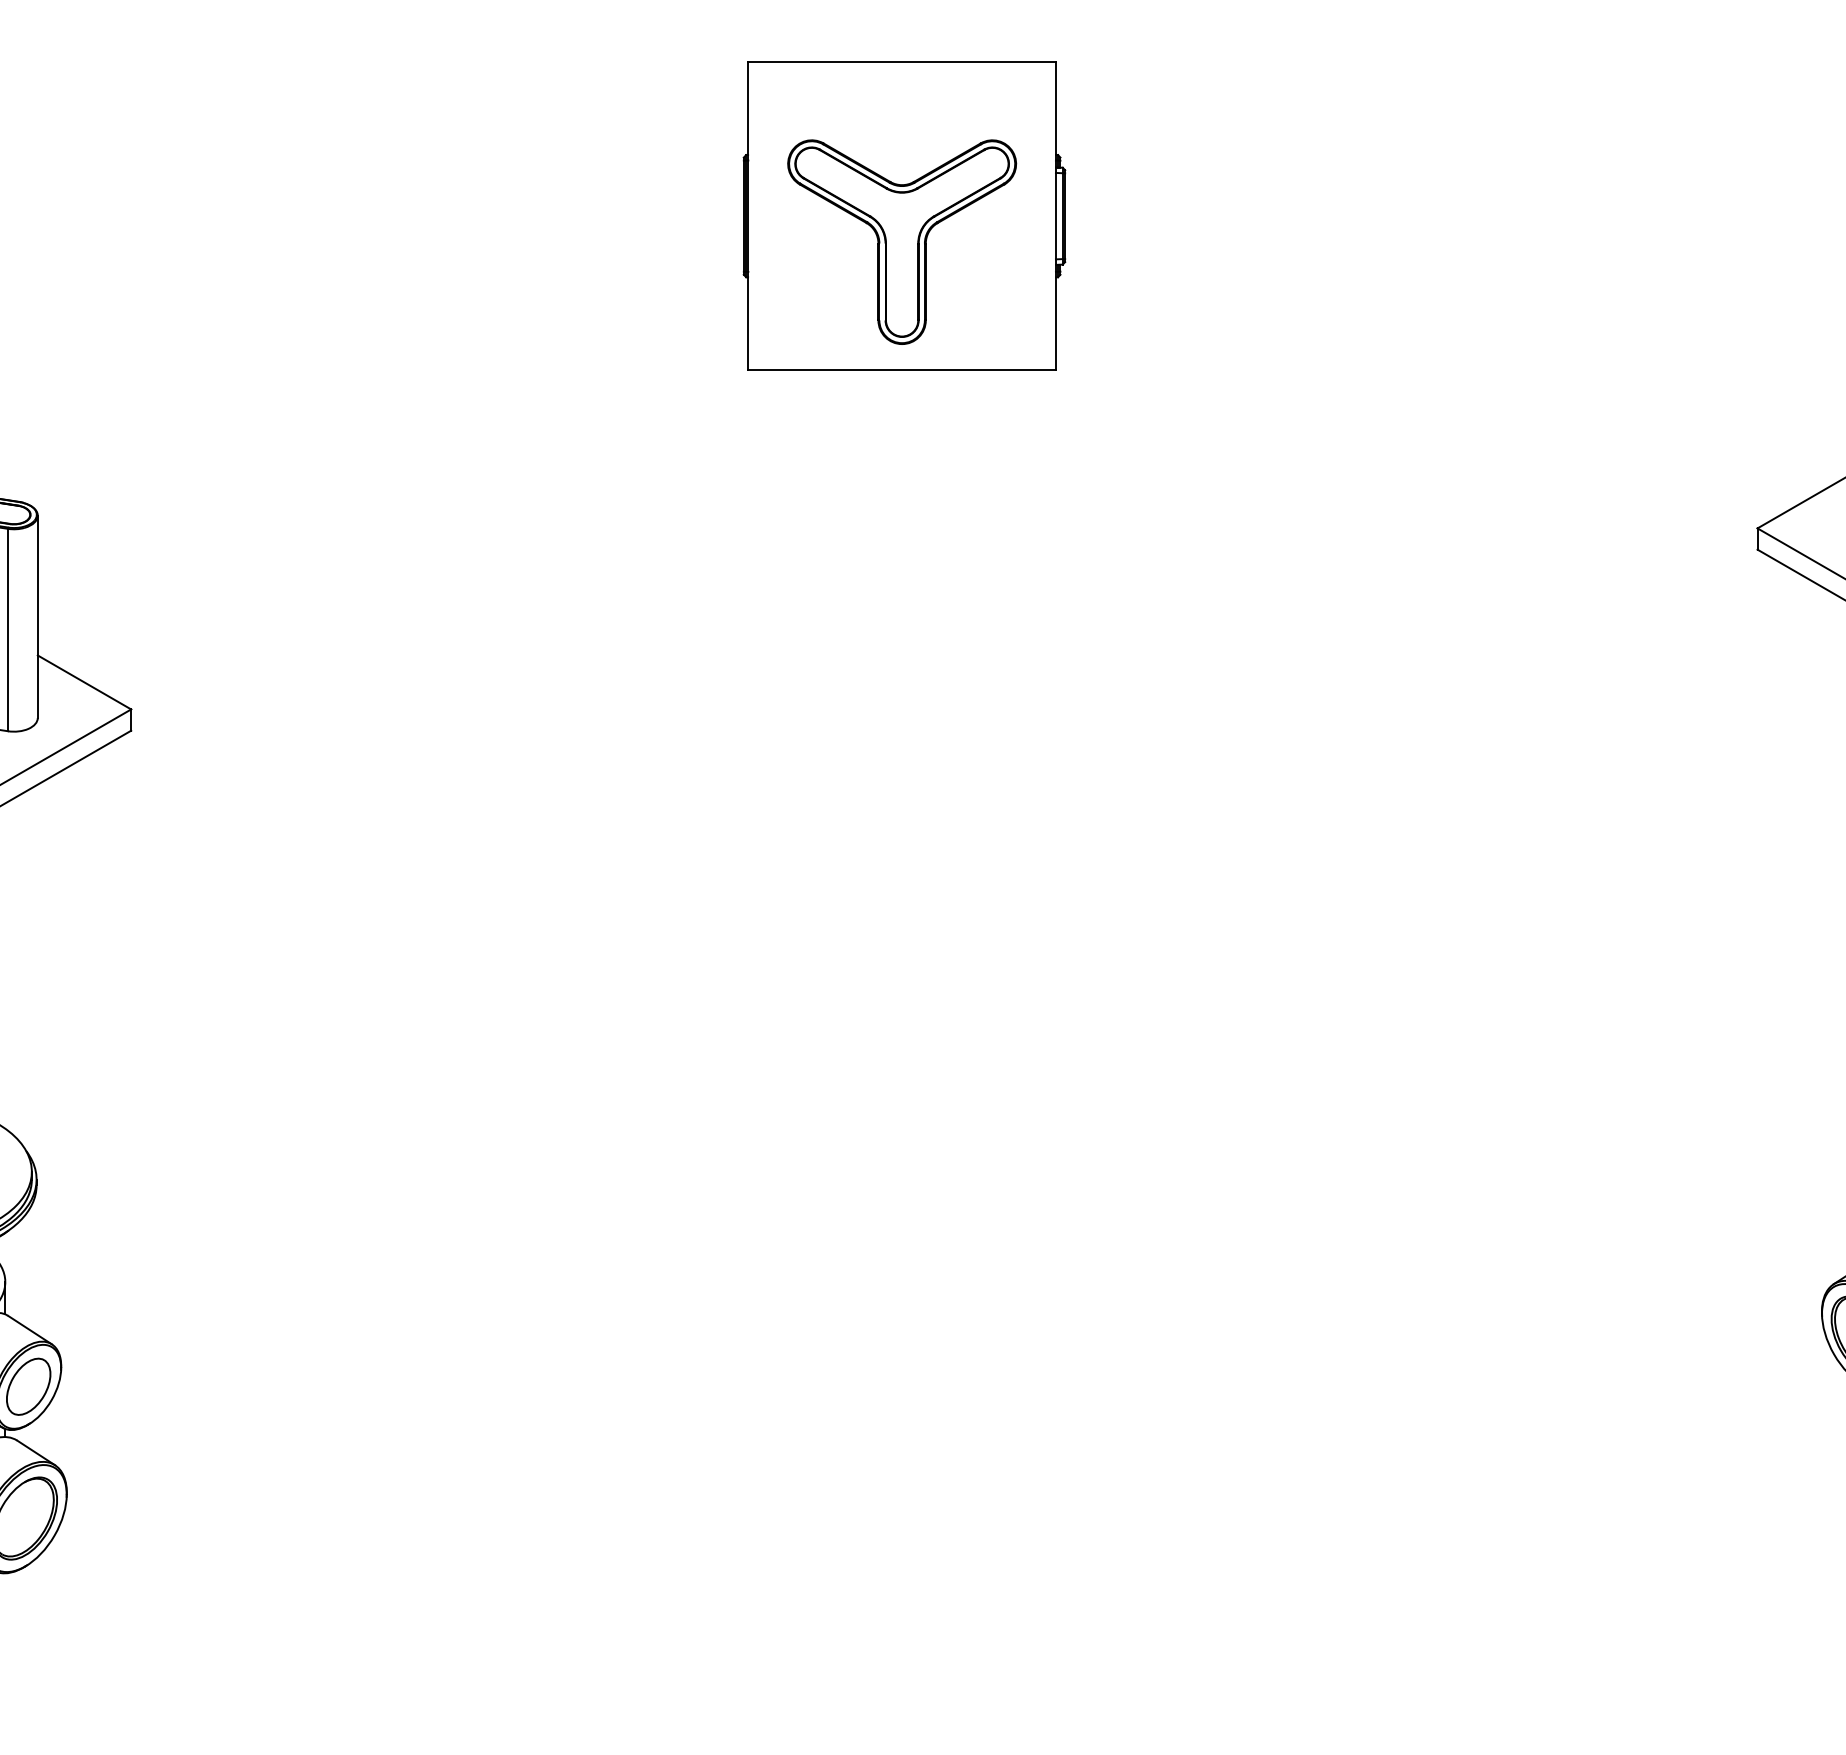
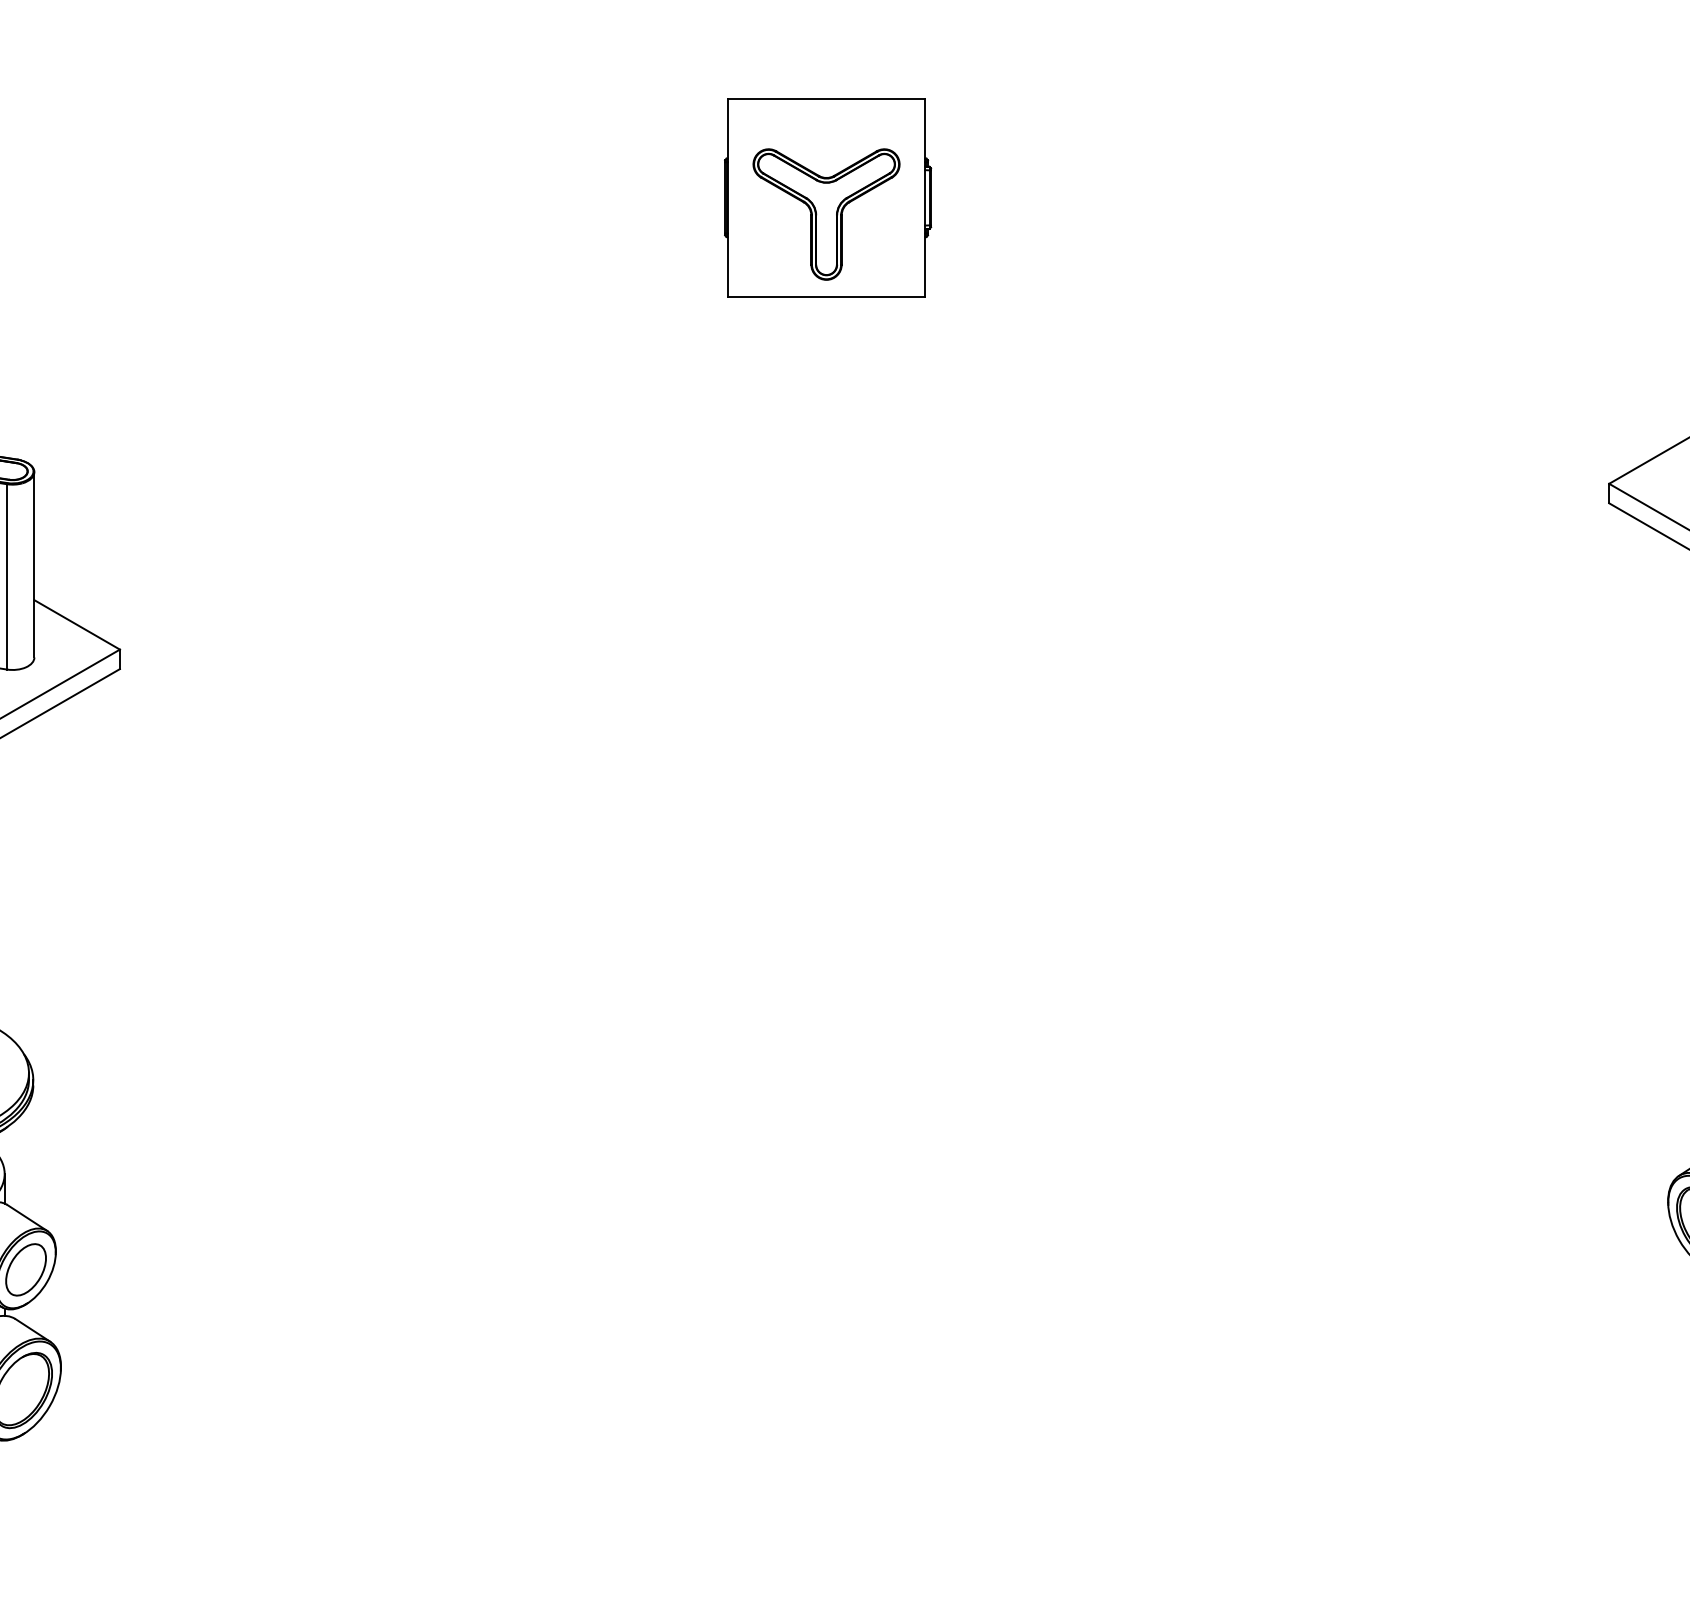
part: (904, 215) -> (828, 197), size x0.7

